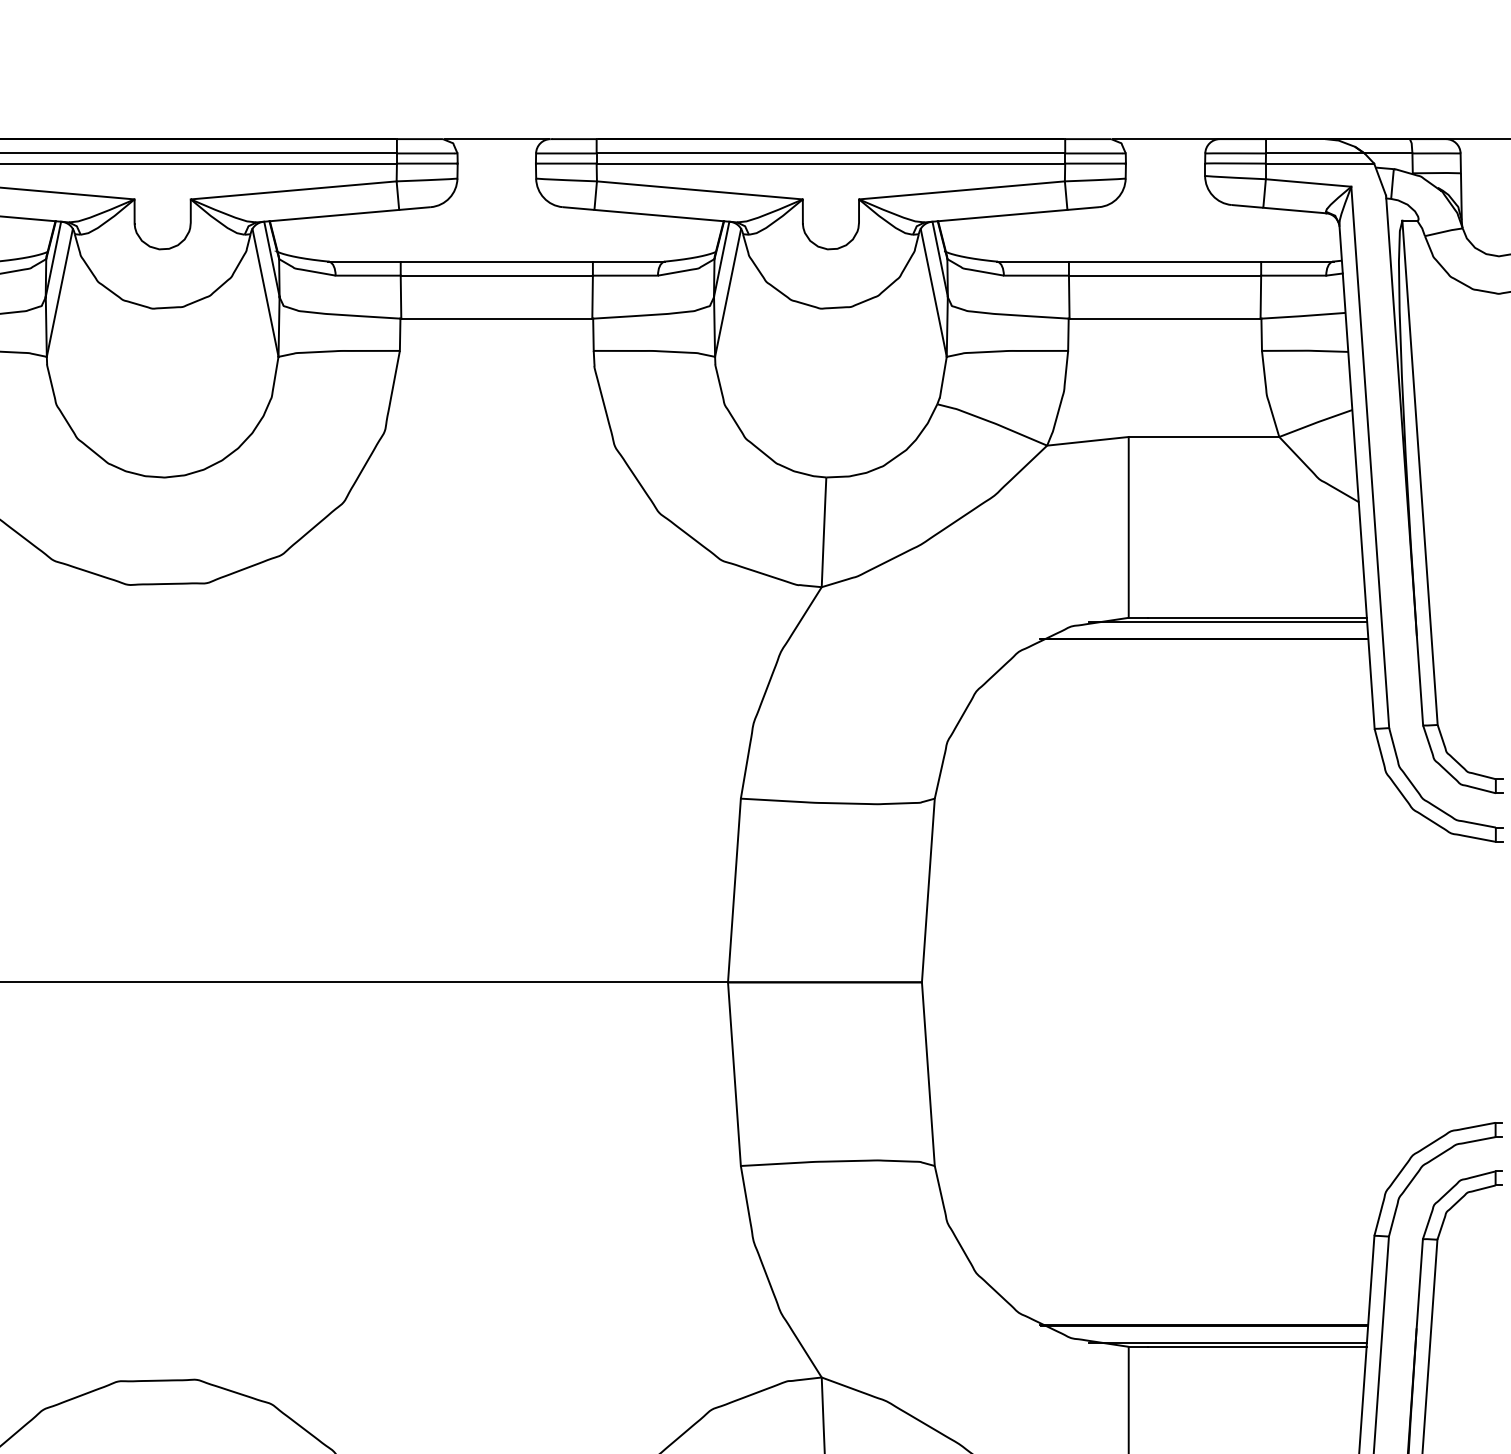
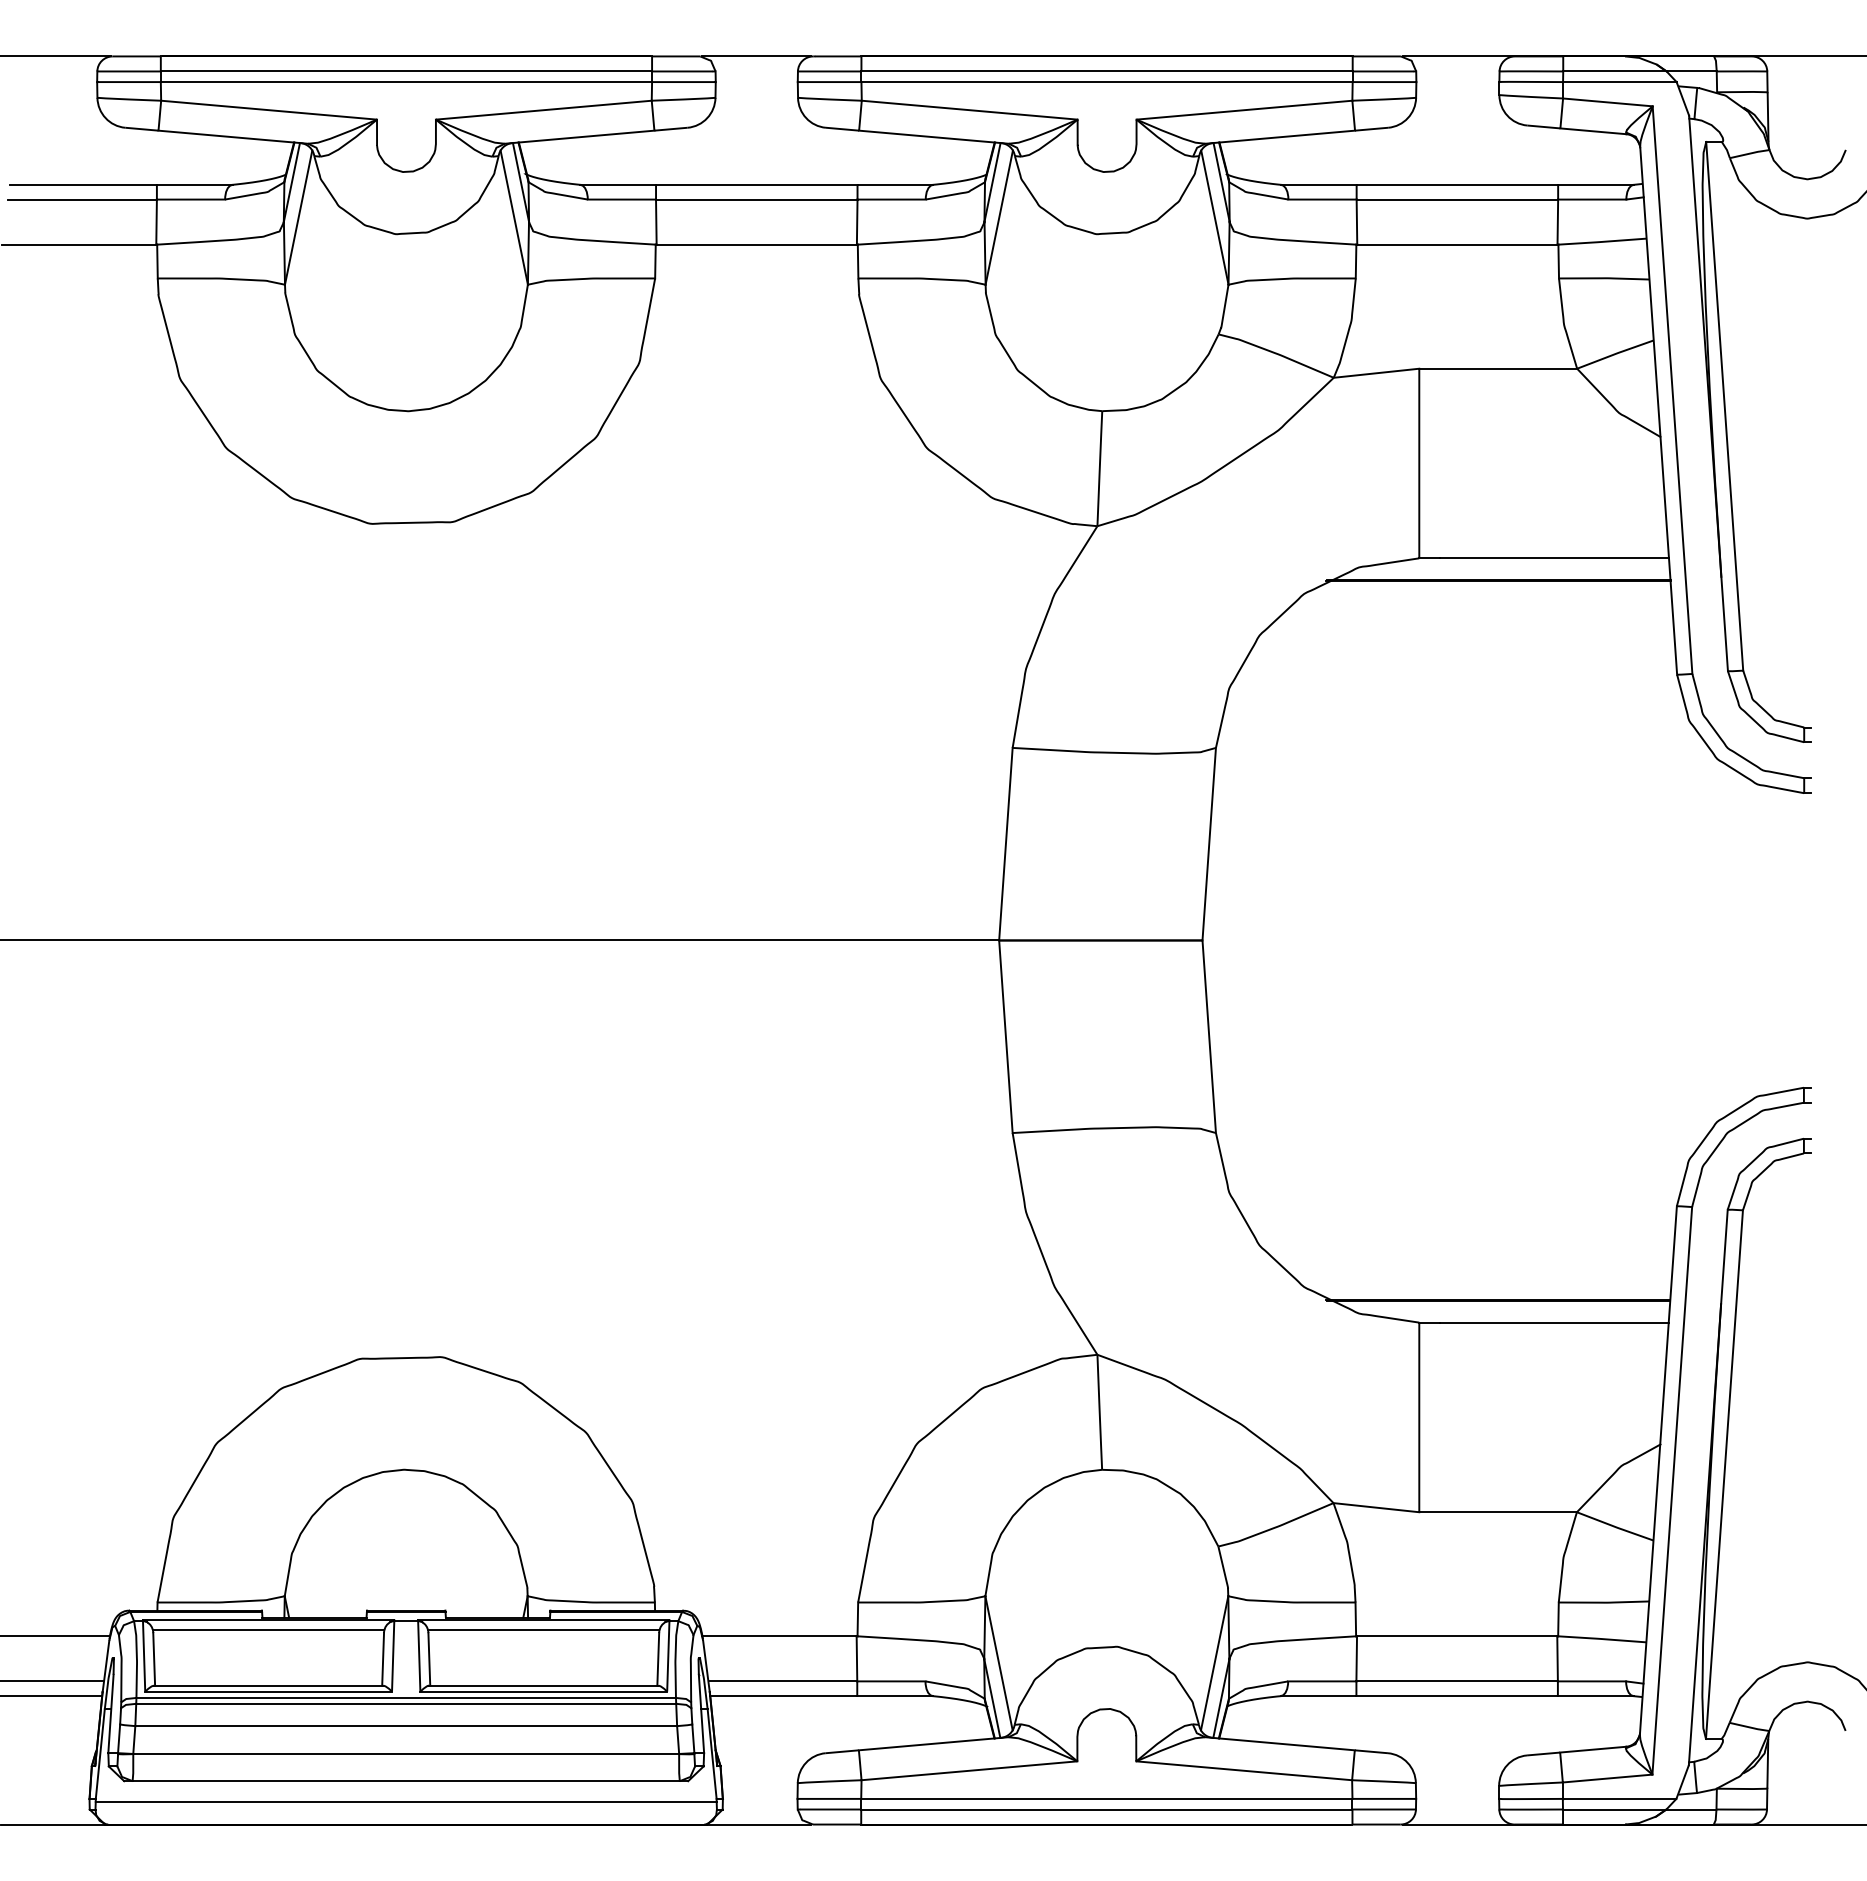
line: (1228, 621) -> (1523, 562), removed
line: (1228, 1342) -> (1523, 1318), removed

